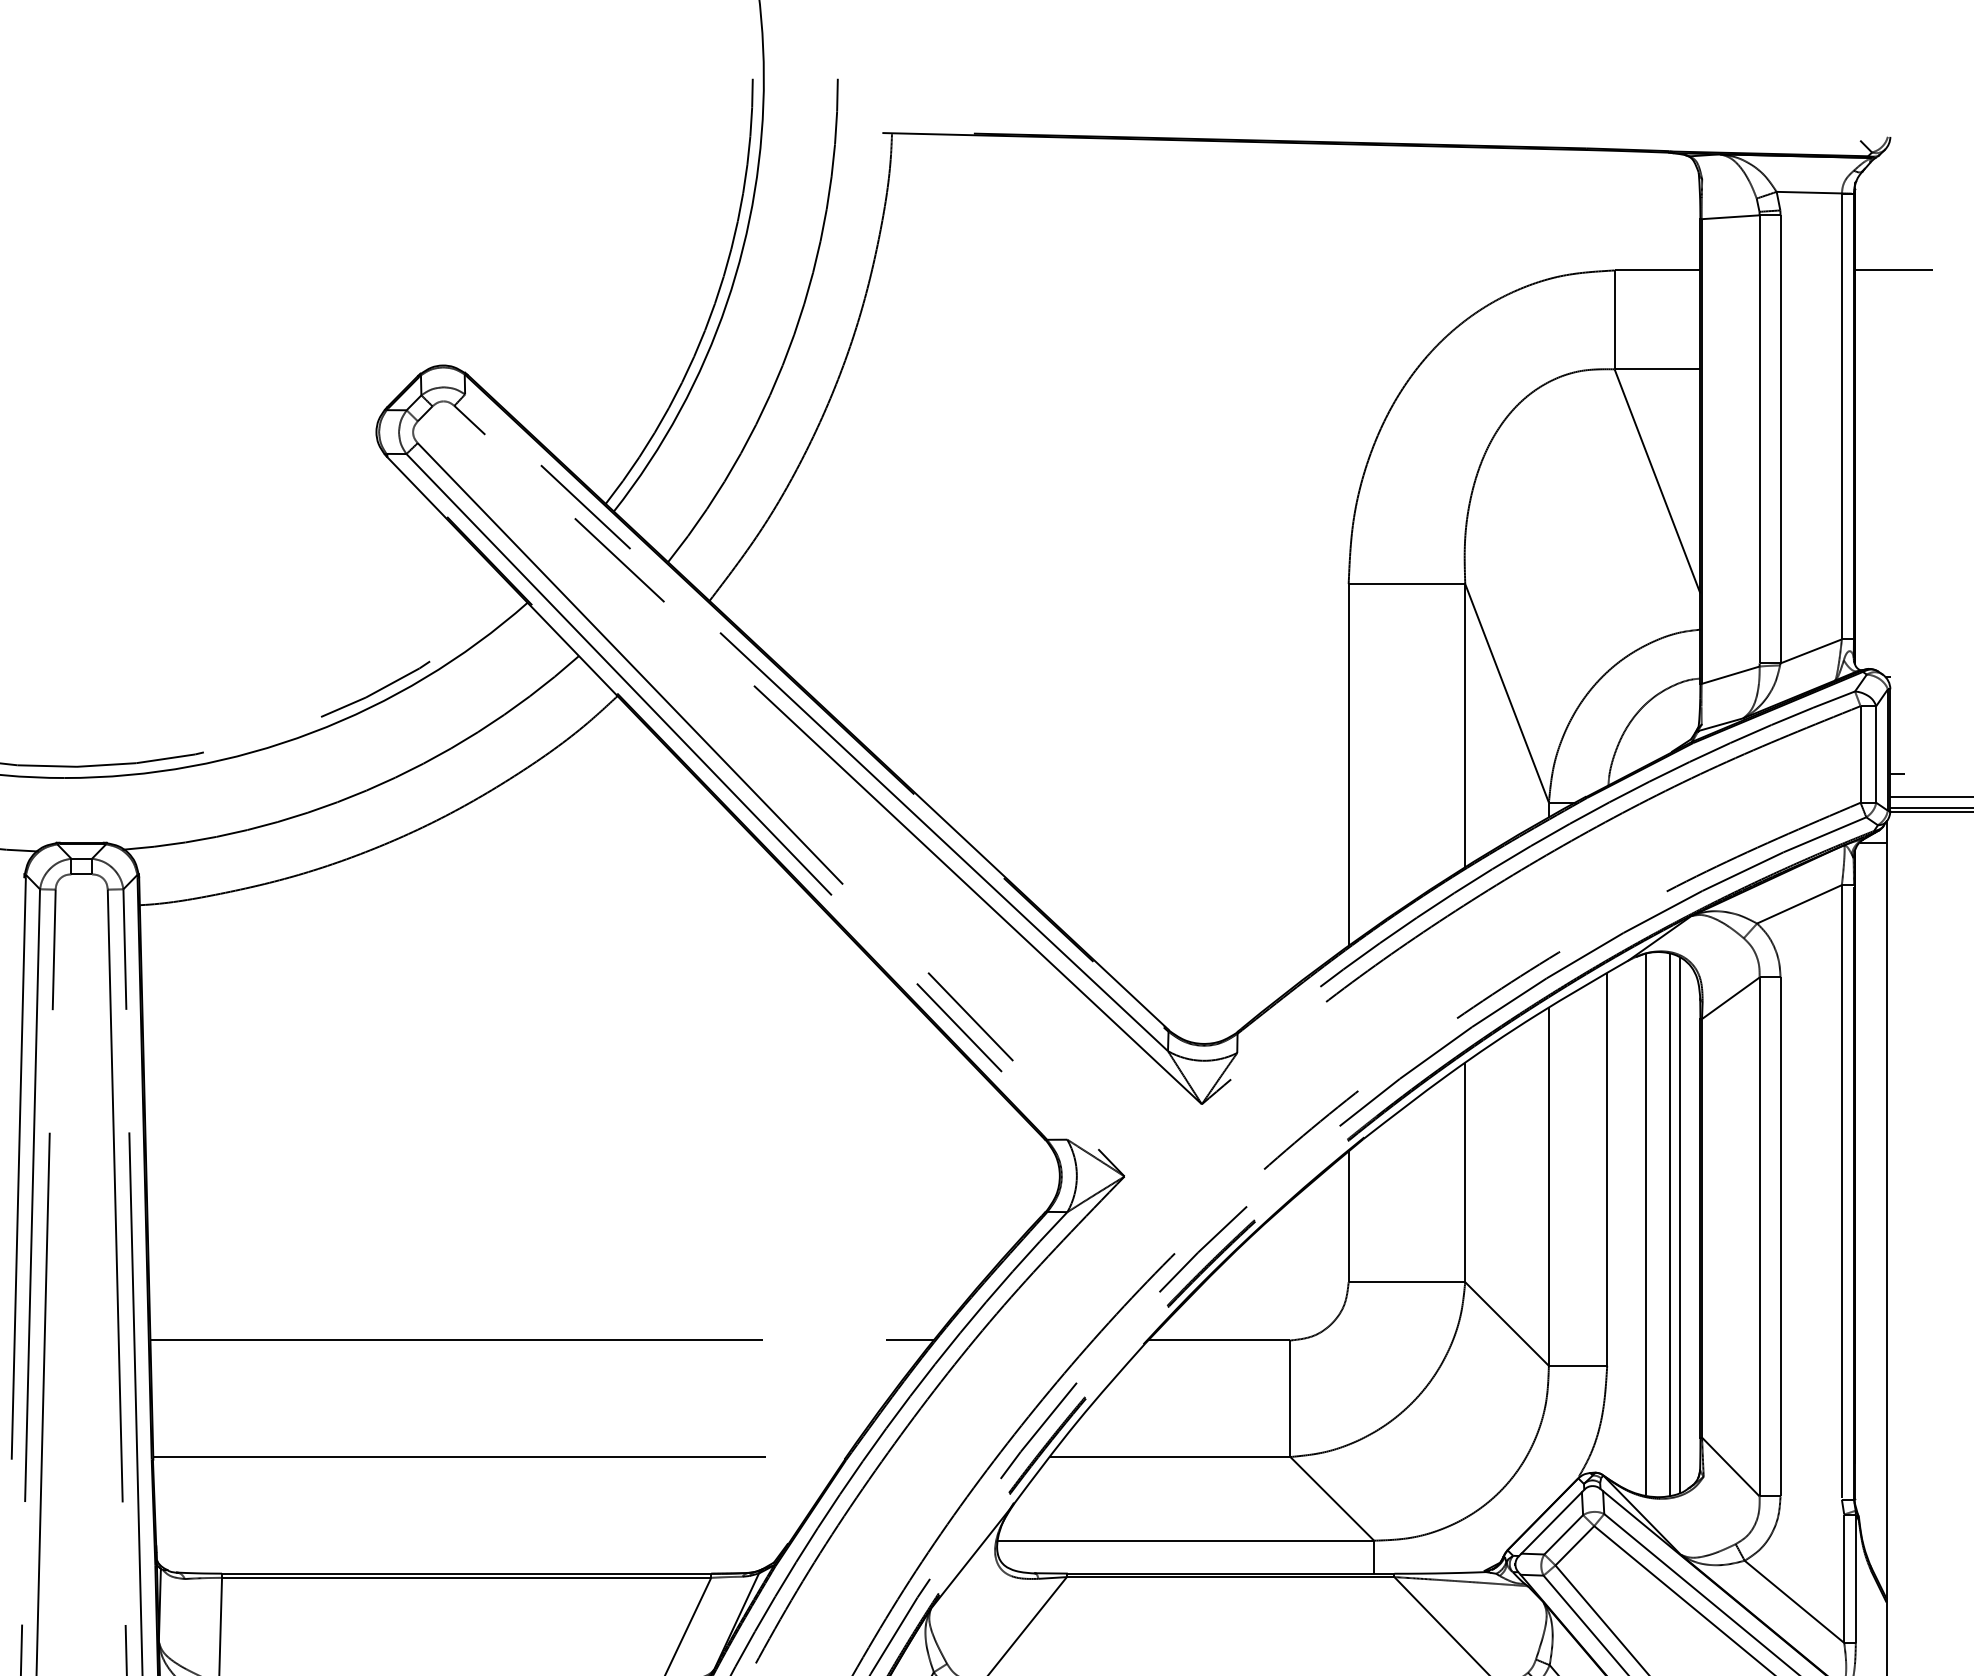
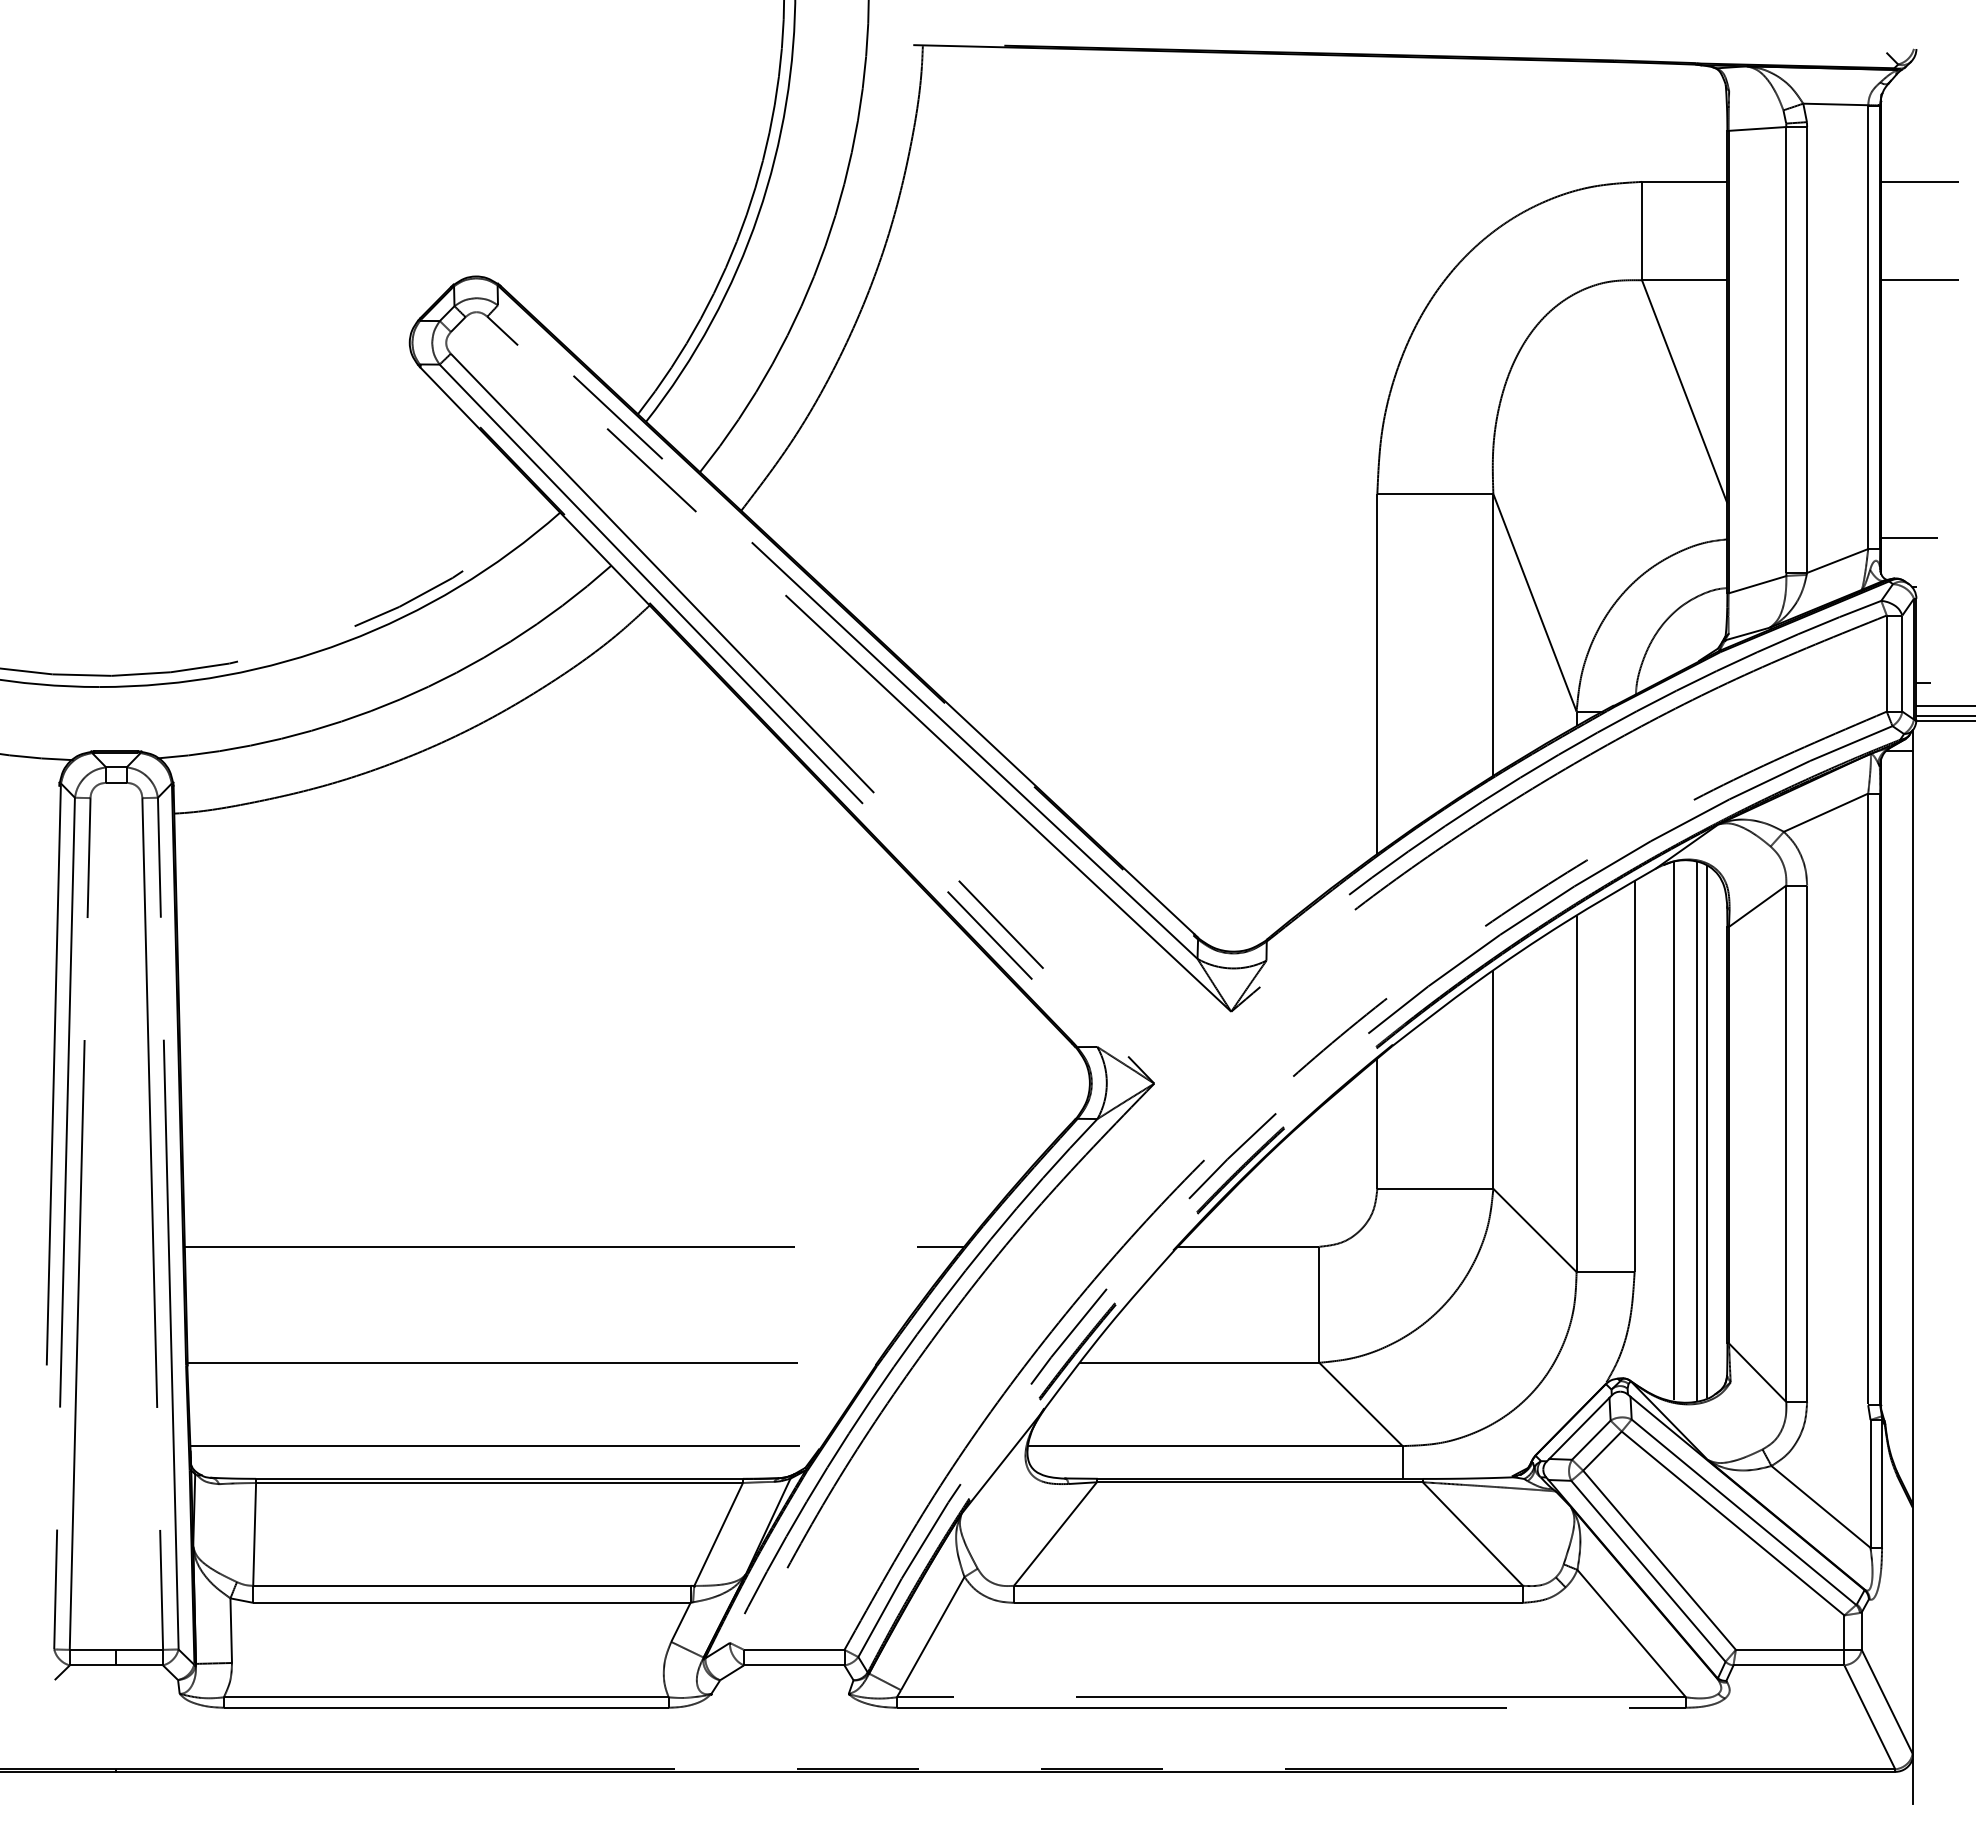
line: (1893, 369) -> (1919, 280), added
line: (1882, 627) -> (1908, 537), added
line: (473, 1541) -> (506, 1446), added

